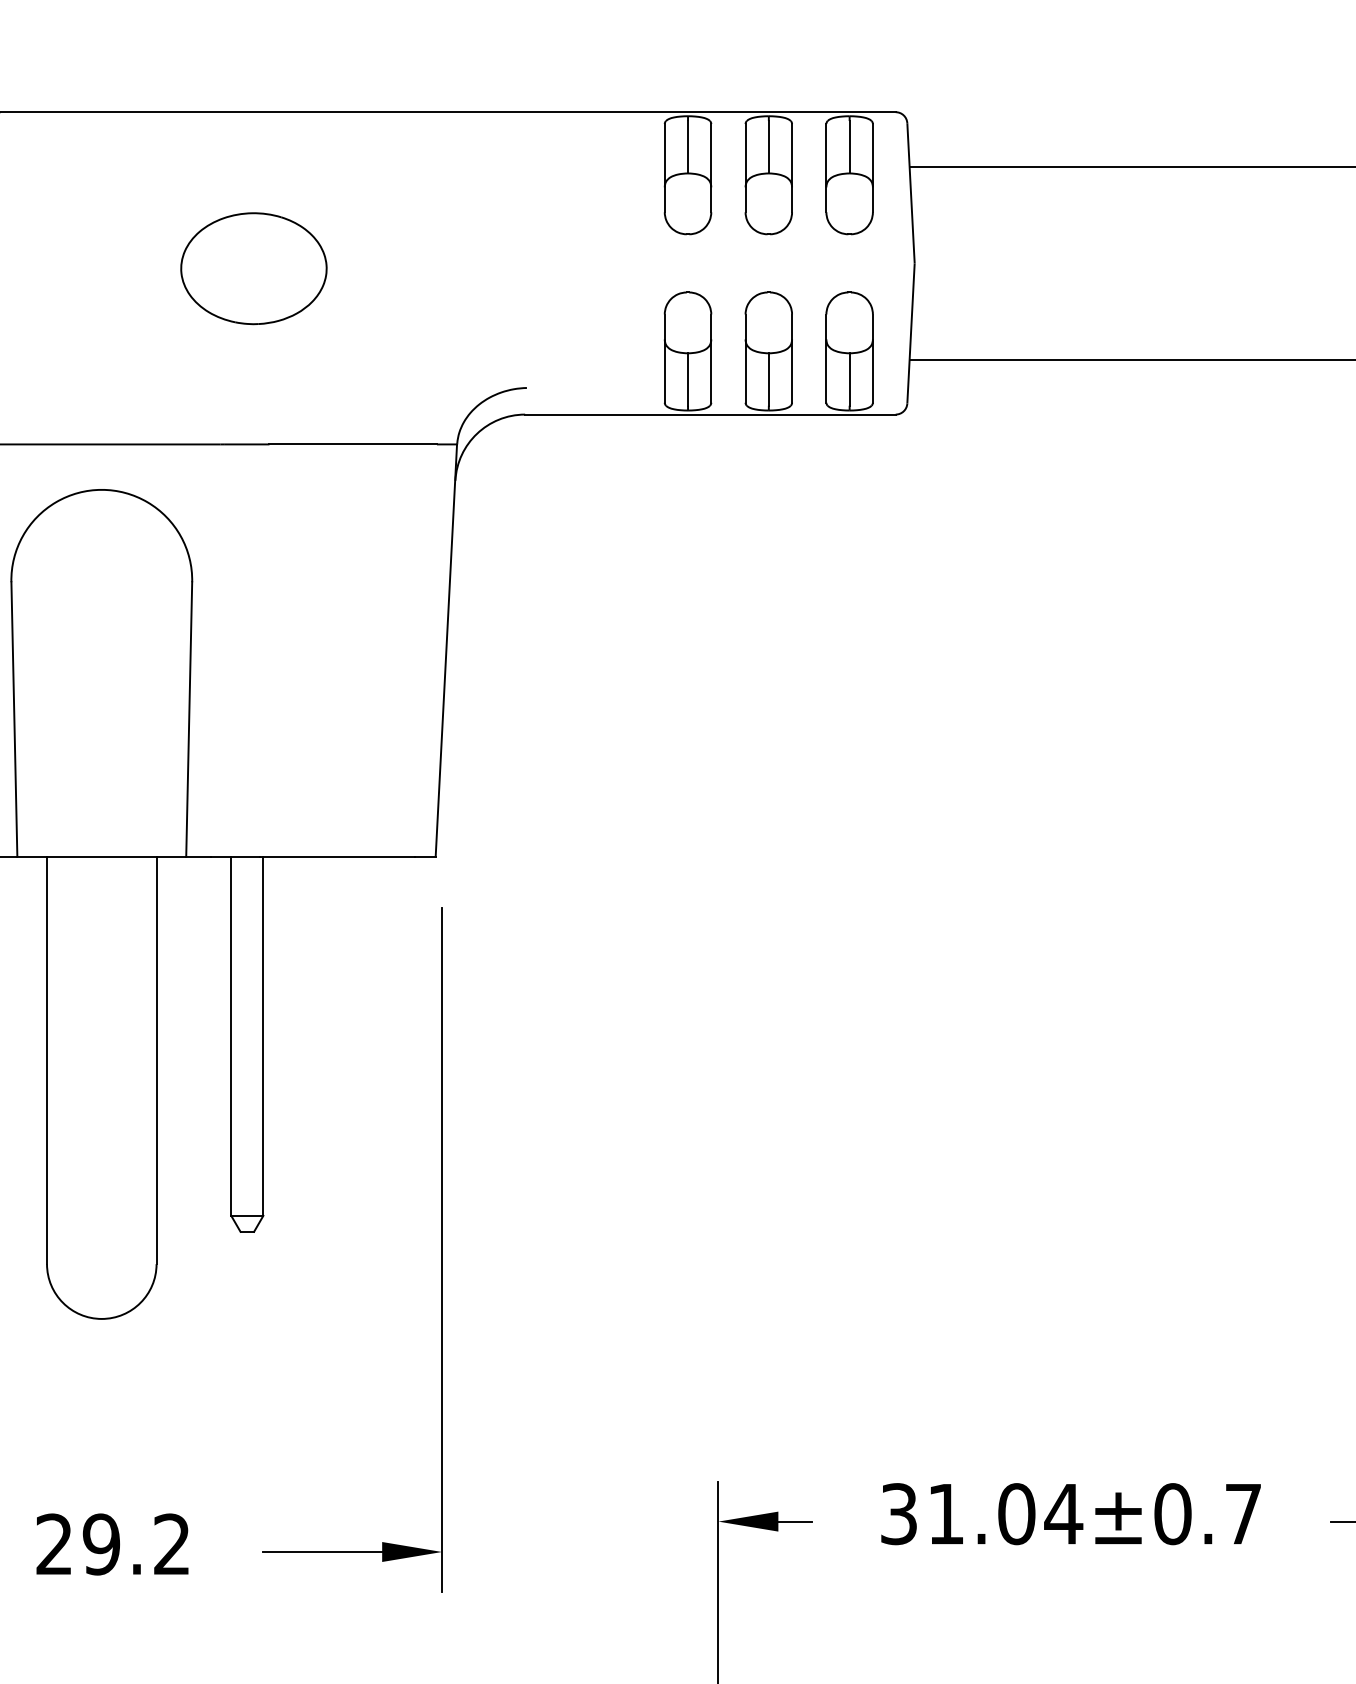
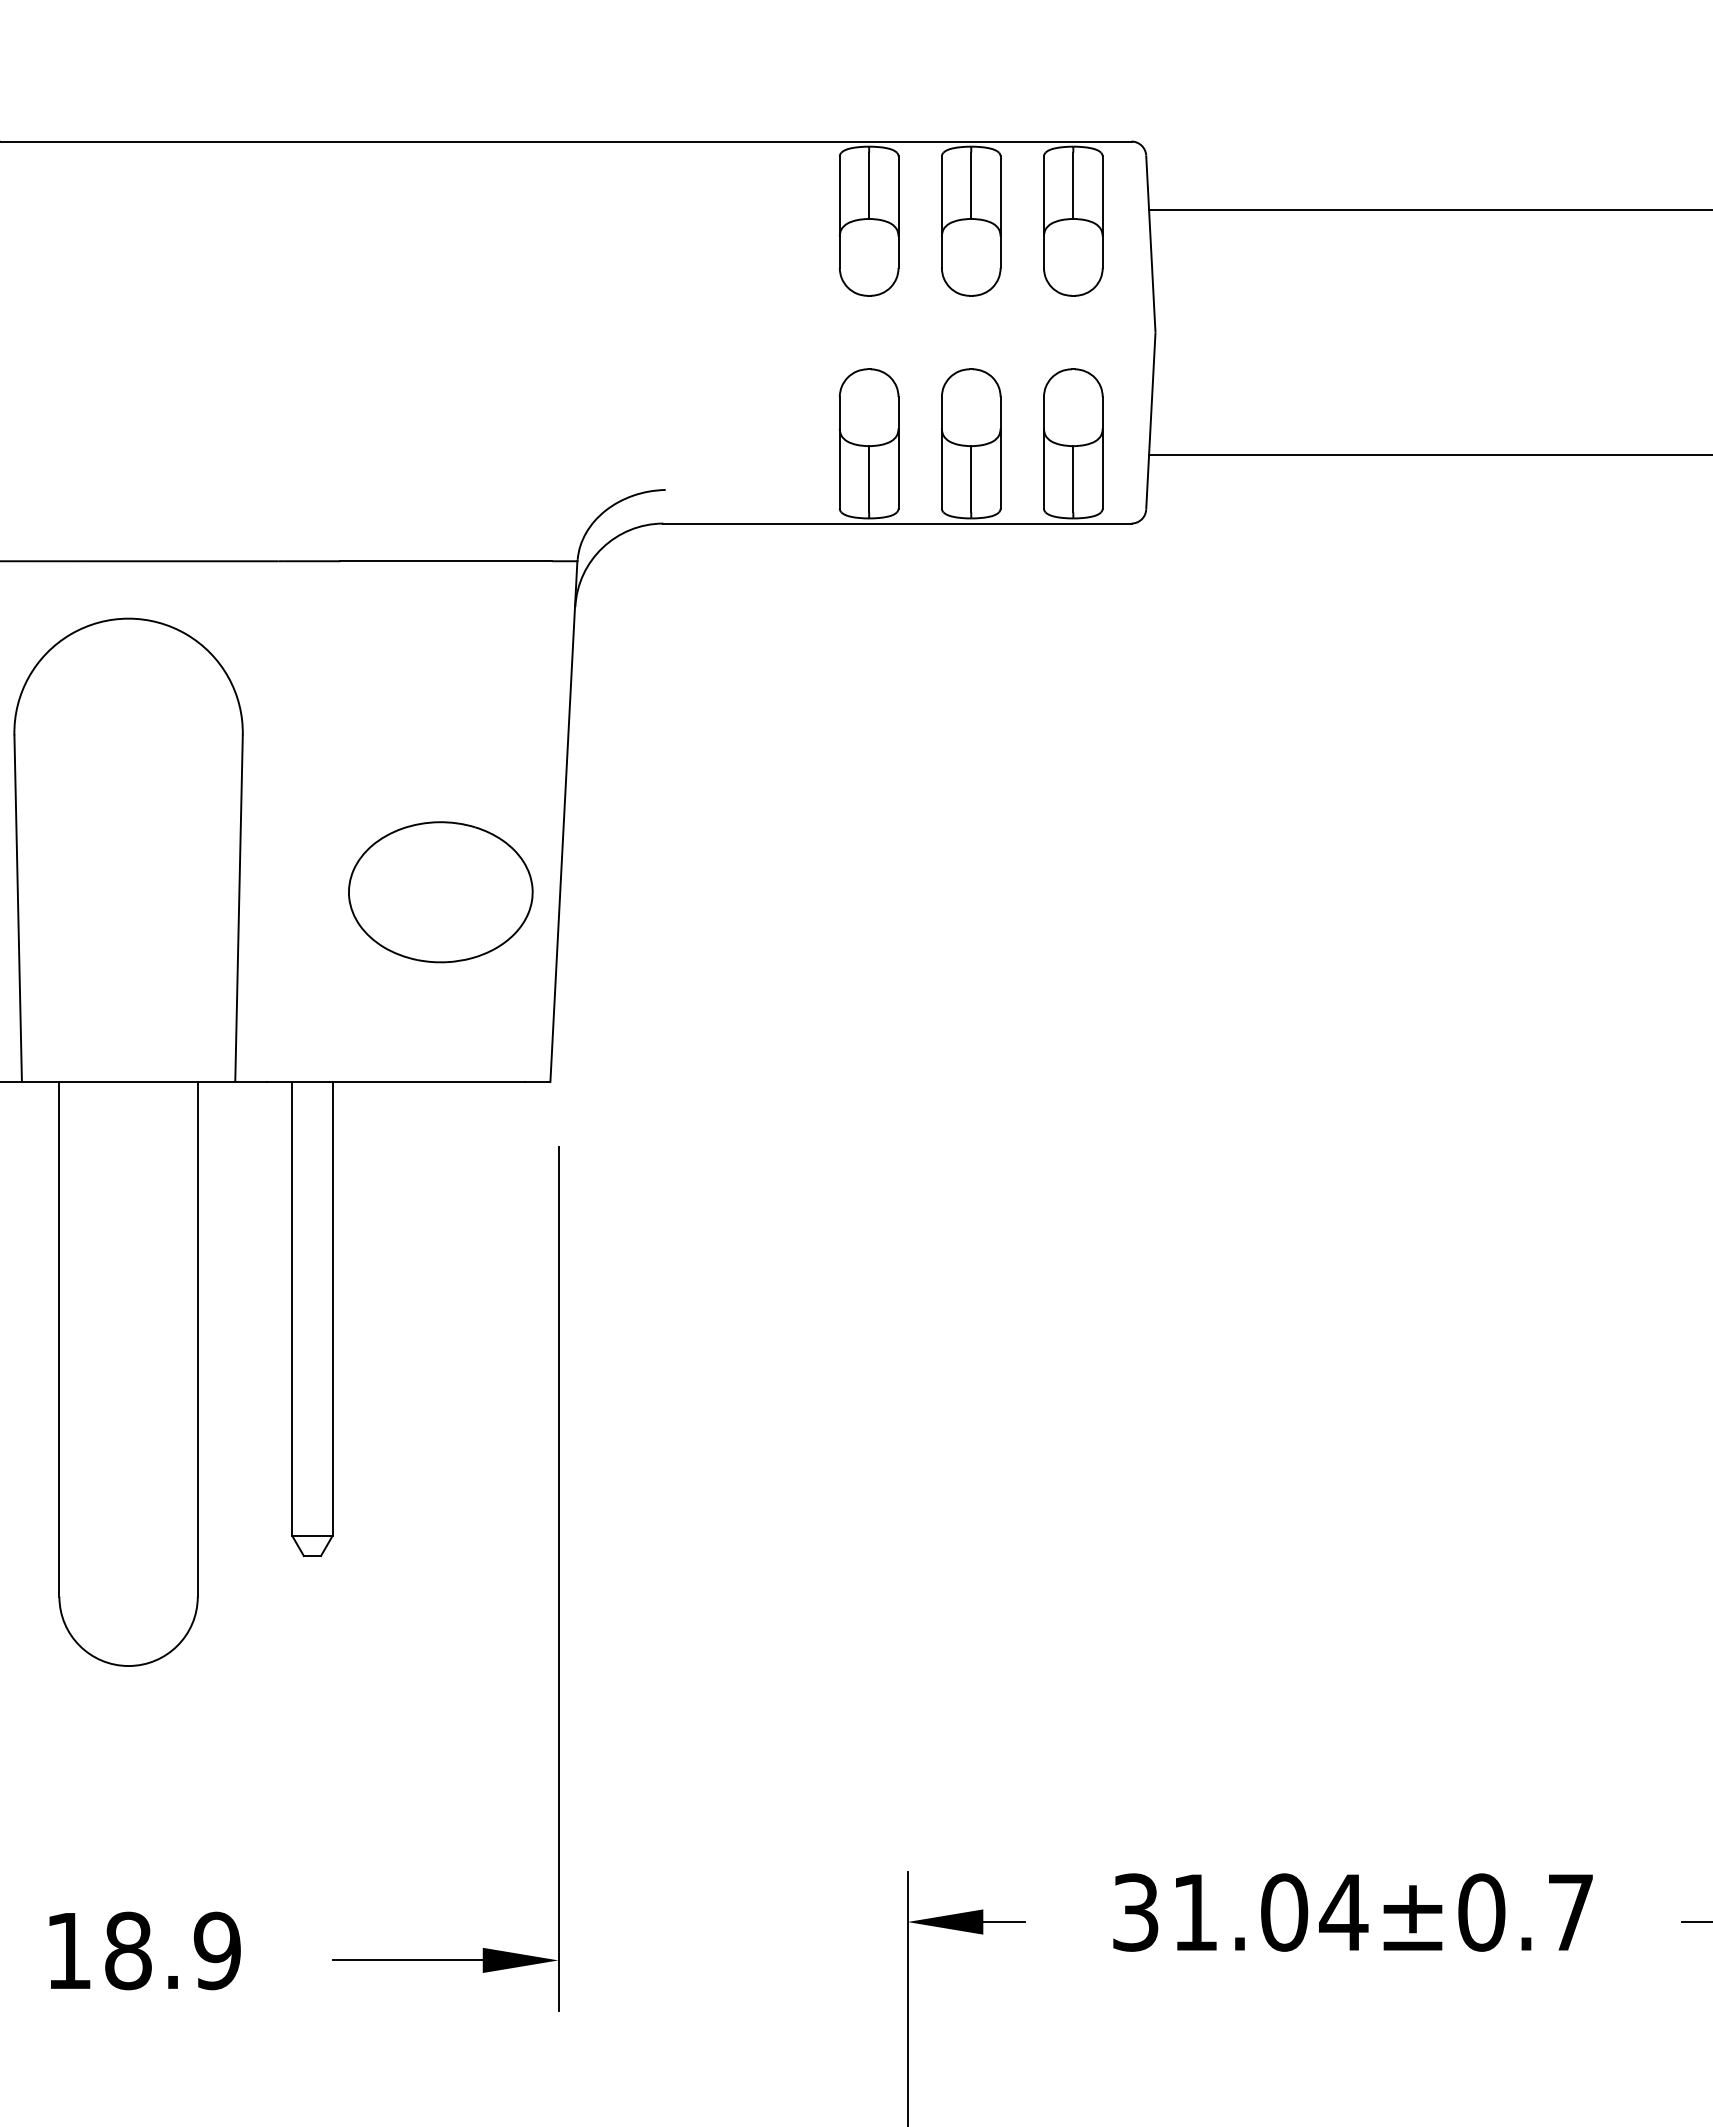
part: (253, 268) -> (440, 892), moved
text: (113, 1544) -> (143, 1950), 29.2 -> 18.9

